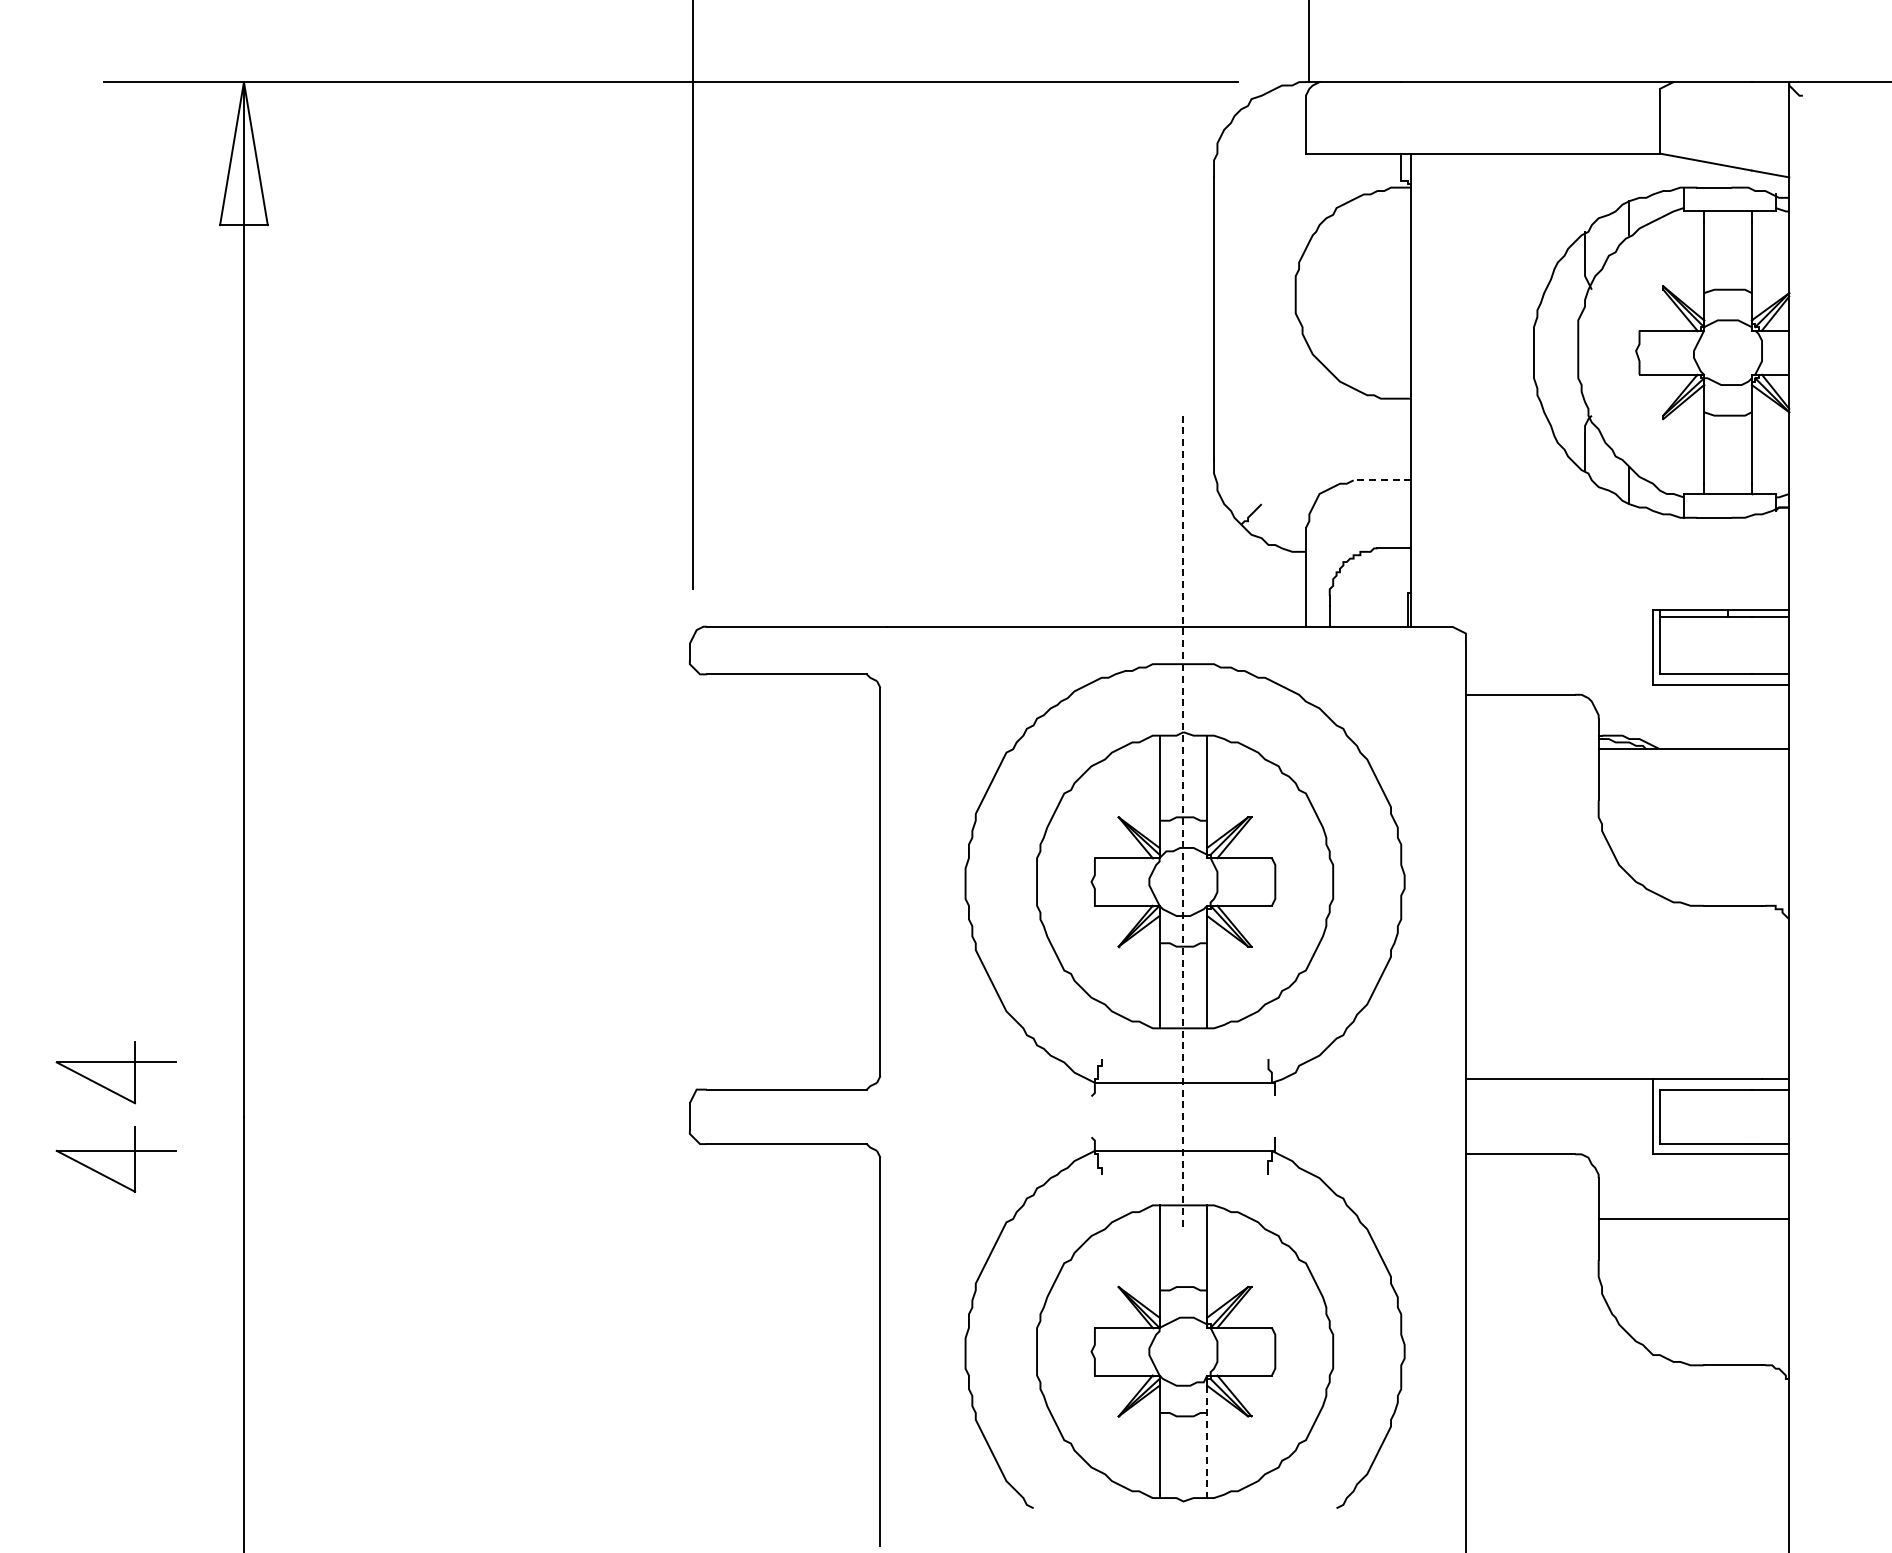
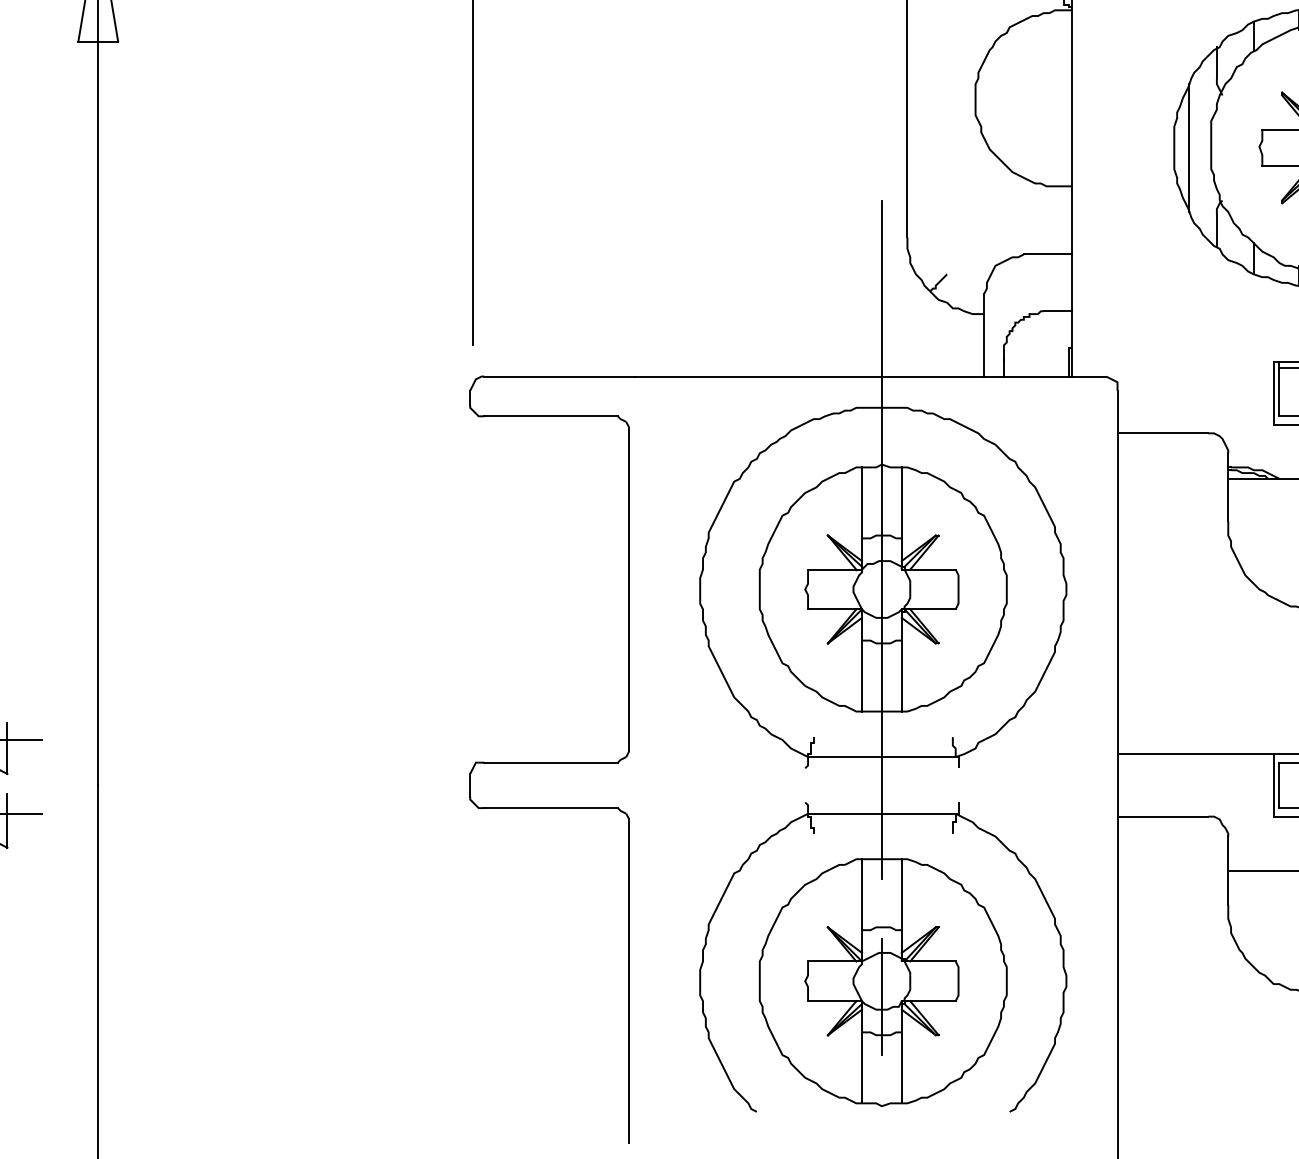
line: (1551, 352) -> (1188, 147), added
line: (1382, 480) -> (1047, 254), dashed -> solid
line: (1183, 822) -> (881, 539), dashed -> solid
line: (1183, 1370) -> (881, 996), added
line: (1207, 1440) -> (901, 1055), dashed -> solid

